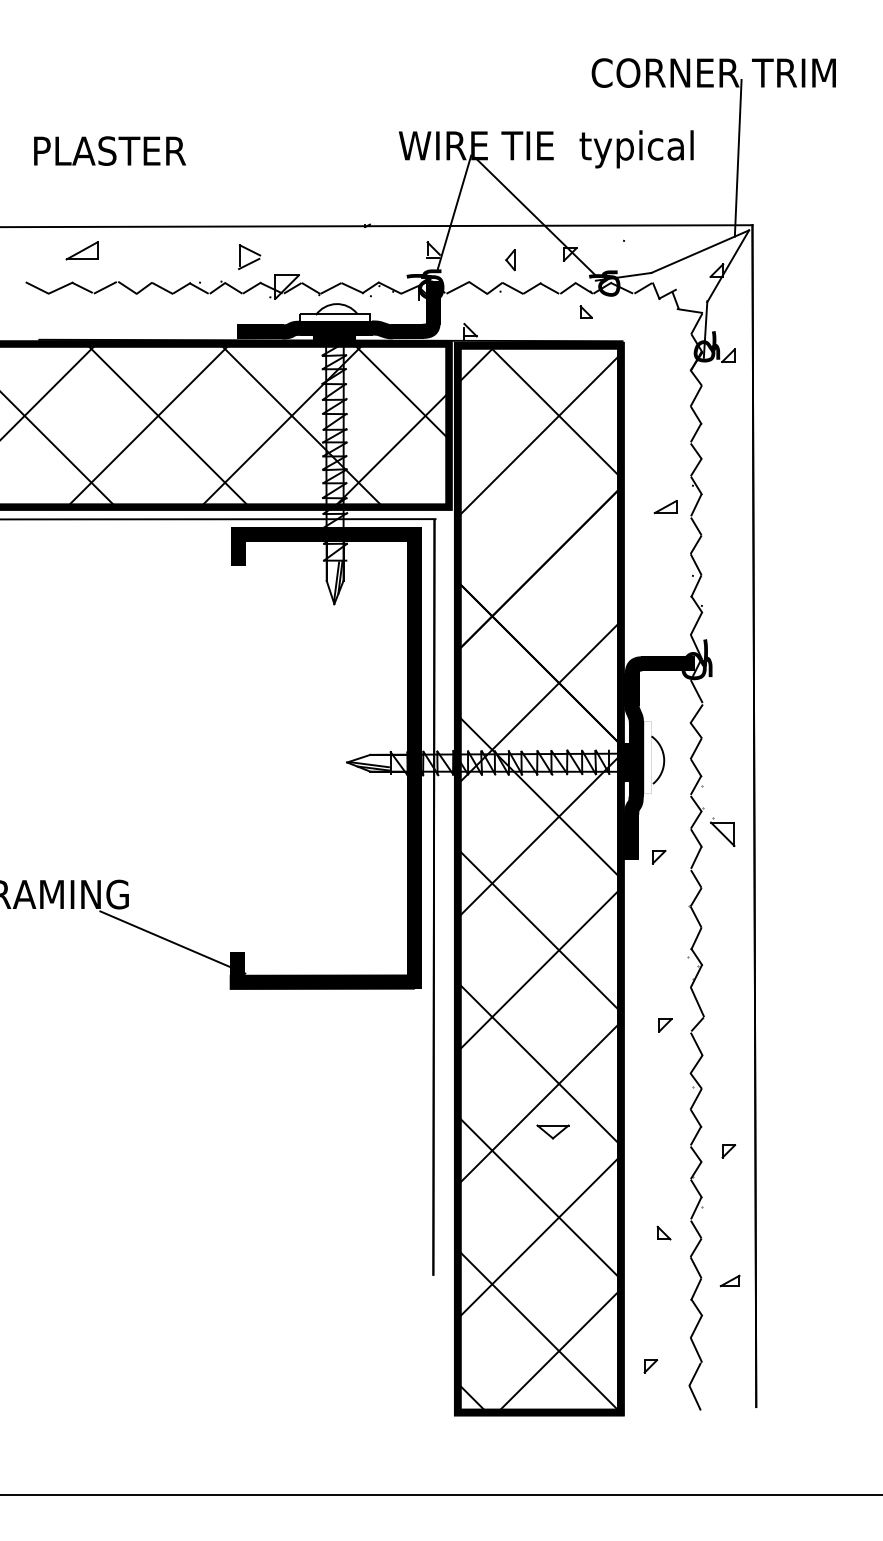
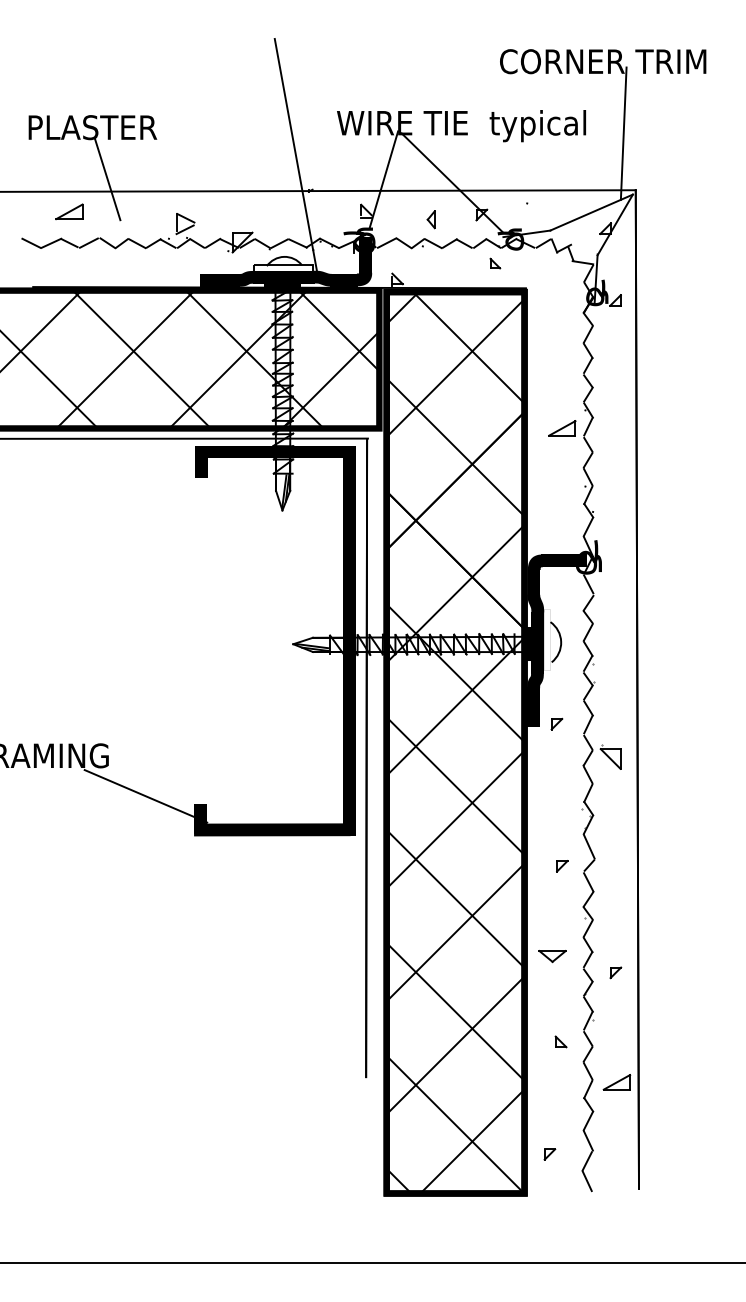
line: (351, 189) -> (296, 160), added
line: (127, 212) -> (107, 179), added
part: (249, 257) -> (185, 224), moved
part: (665, 506) -> (562, 427), size x1.43
line: (538, 529) -> (454, 447), added
part: (722, 831) -> (610, 756), moved
part: (552, 1131) -> (552, 956), moved
part: (729, 1280) -> (616, 1081), size x1.67

